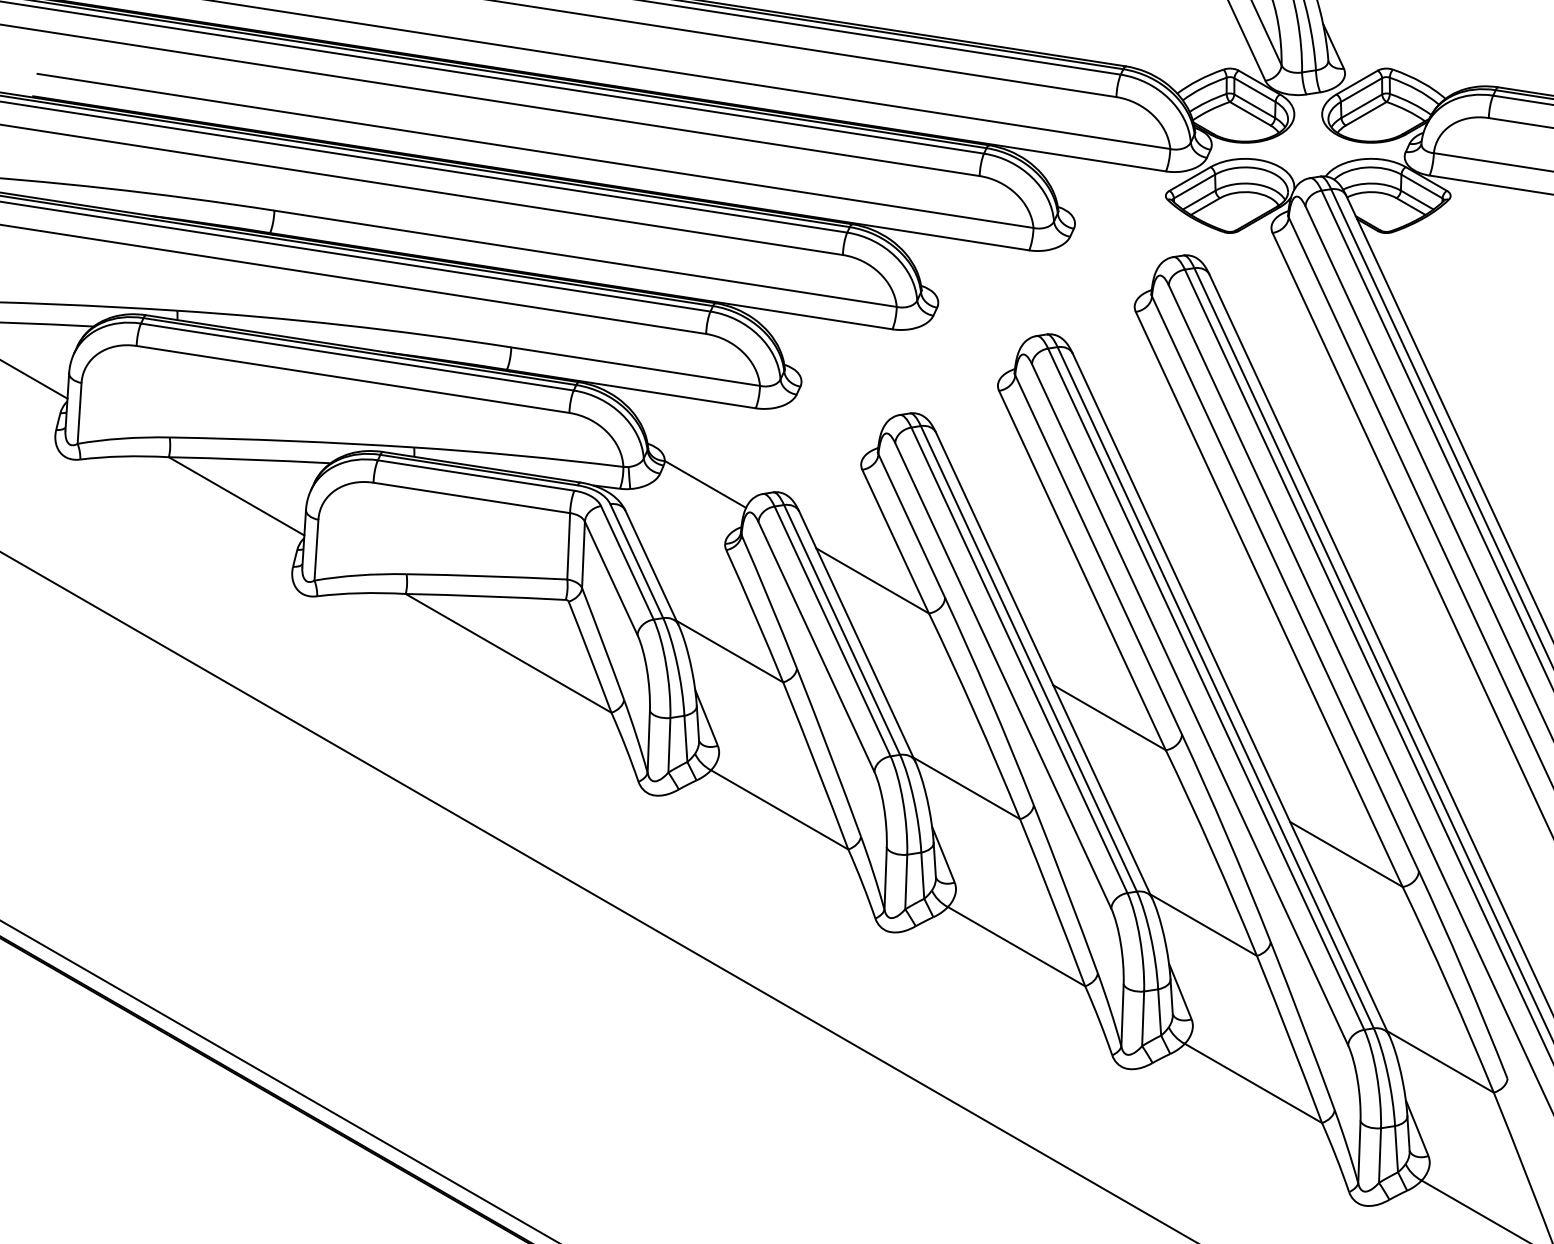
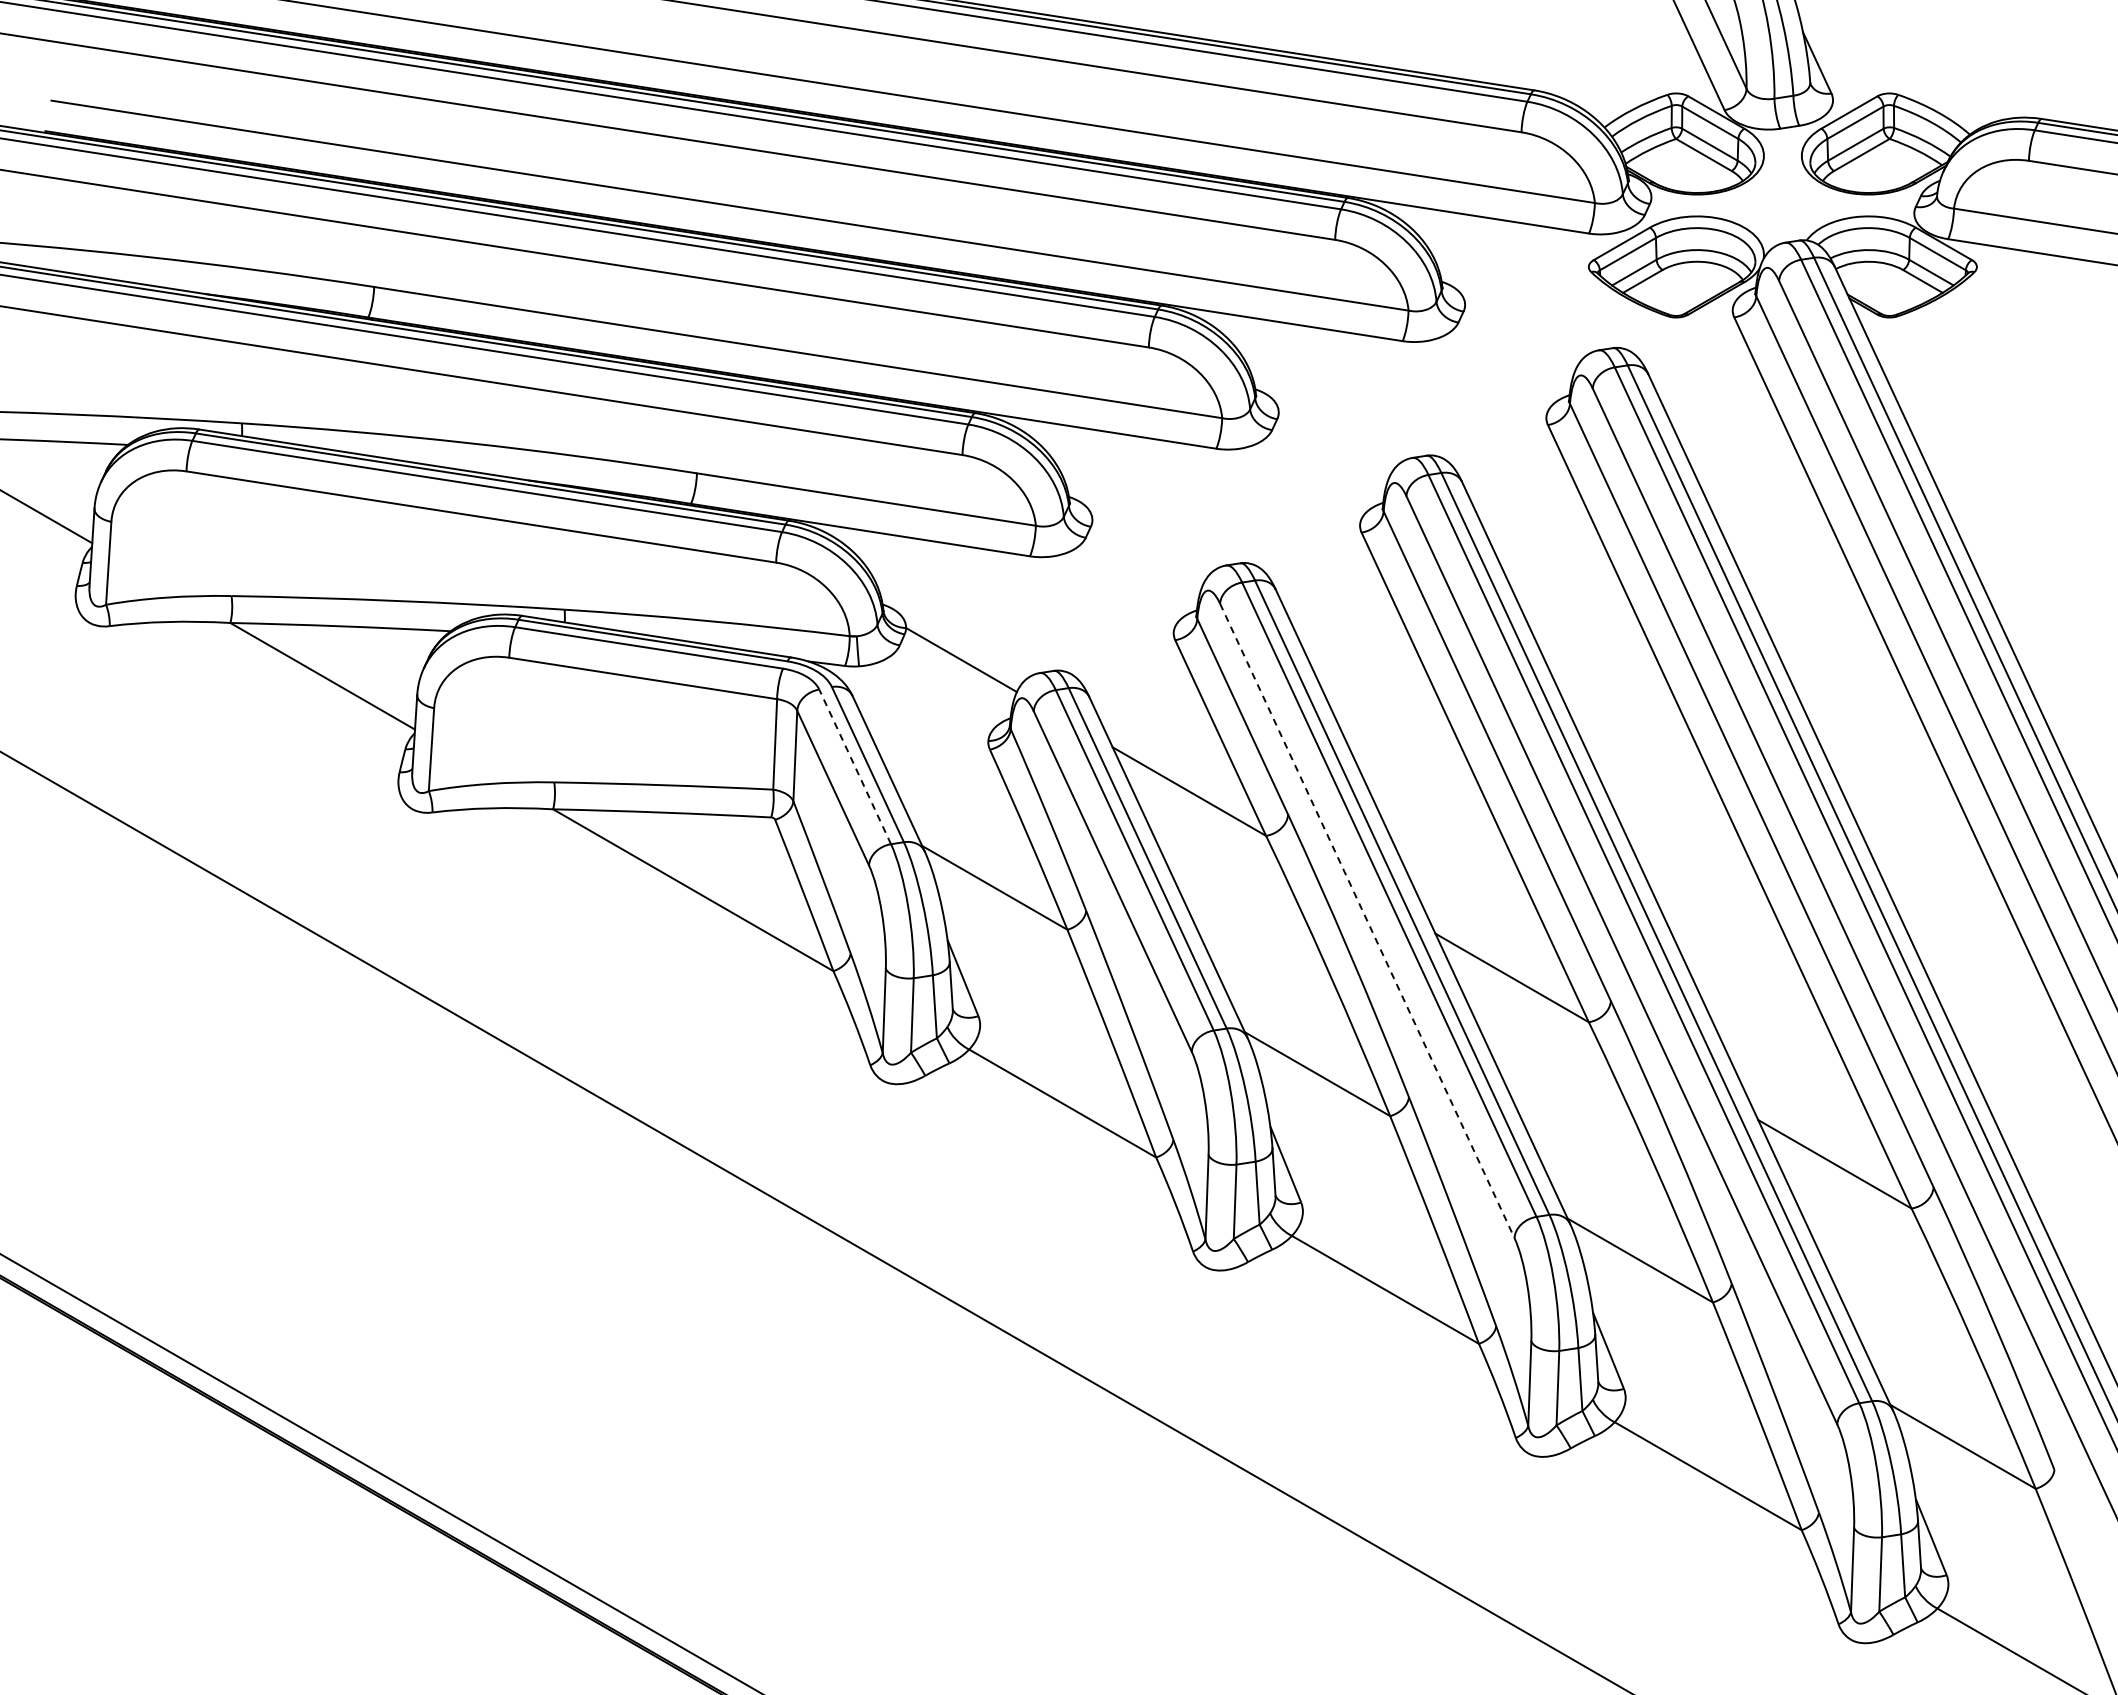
line: (626, 562) -> (854, 766), solid -> dashed
line: (1003, 675) -> (1367, 920), solid -> dashed

